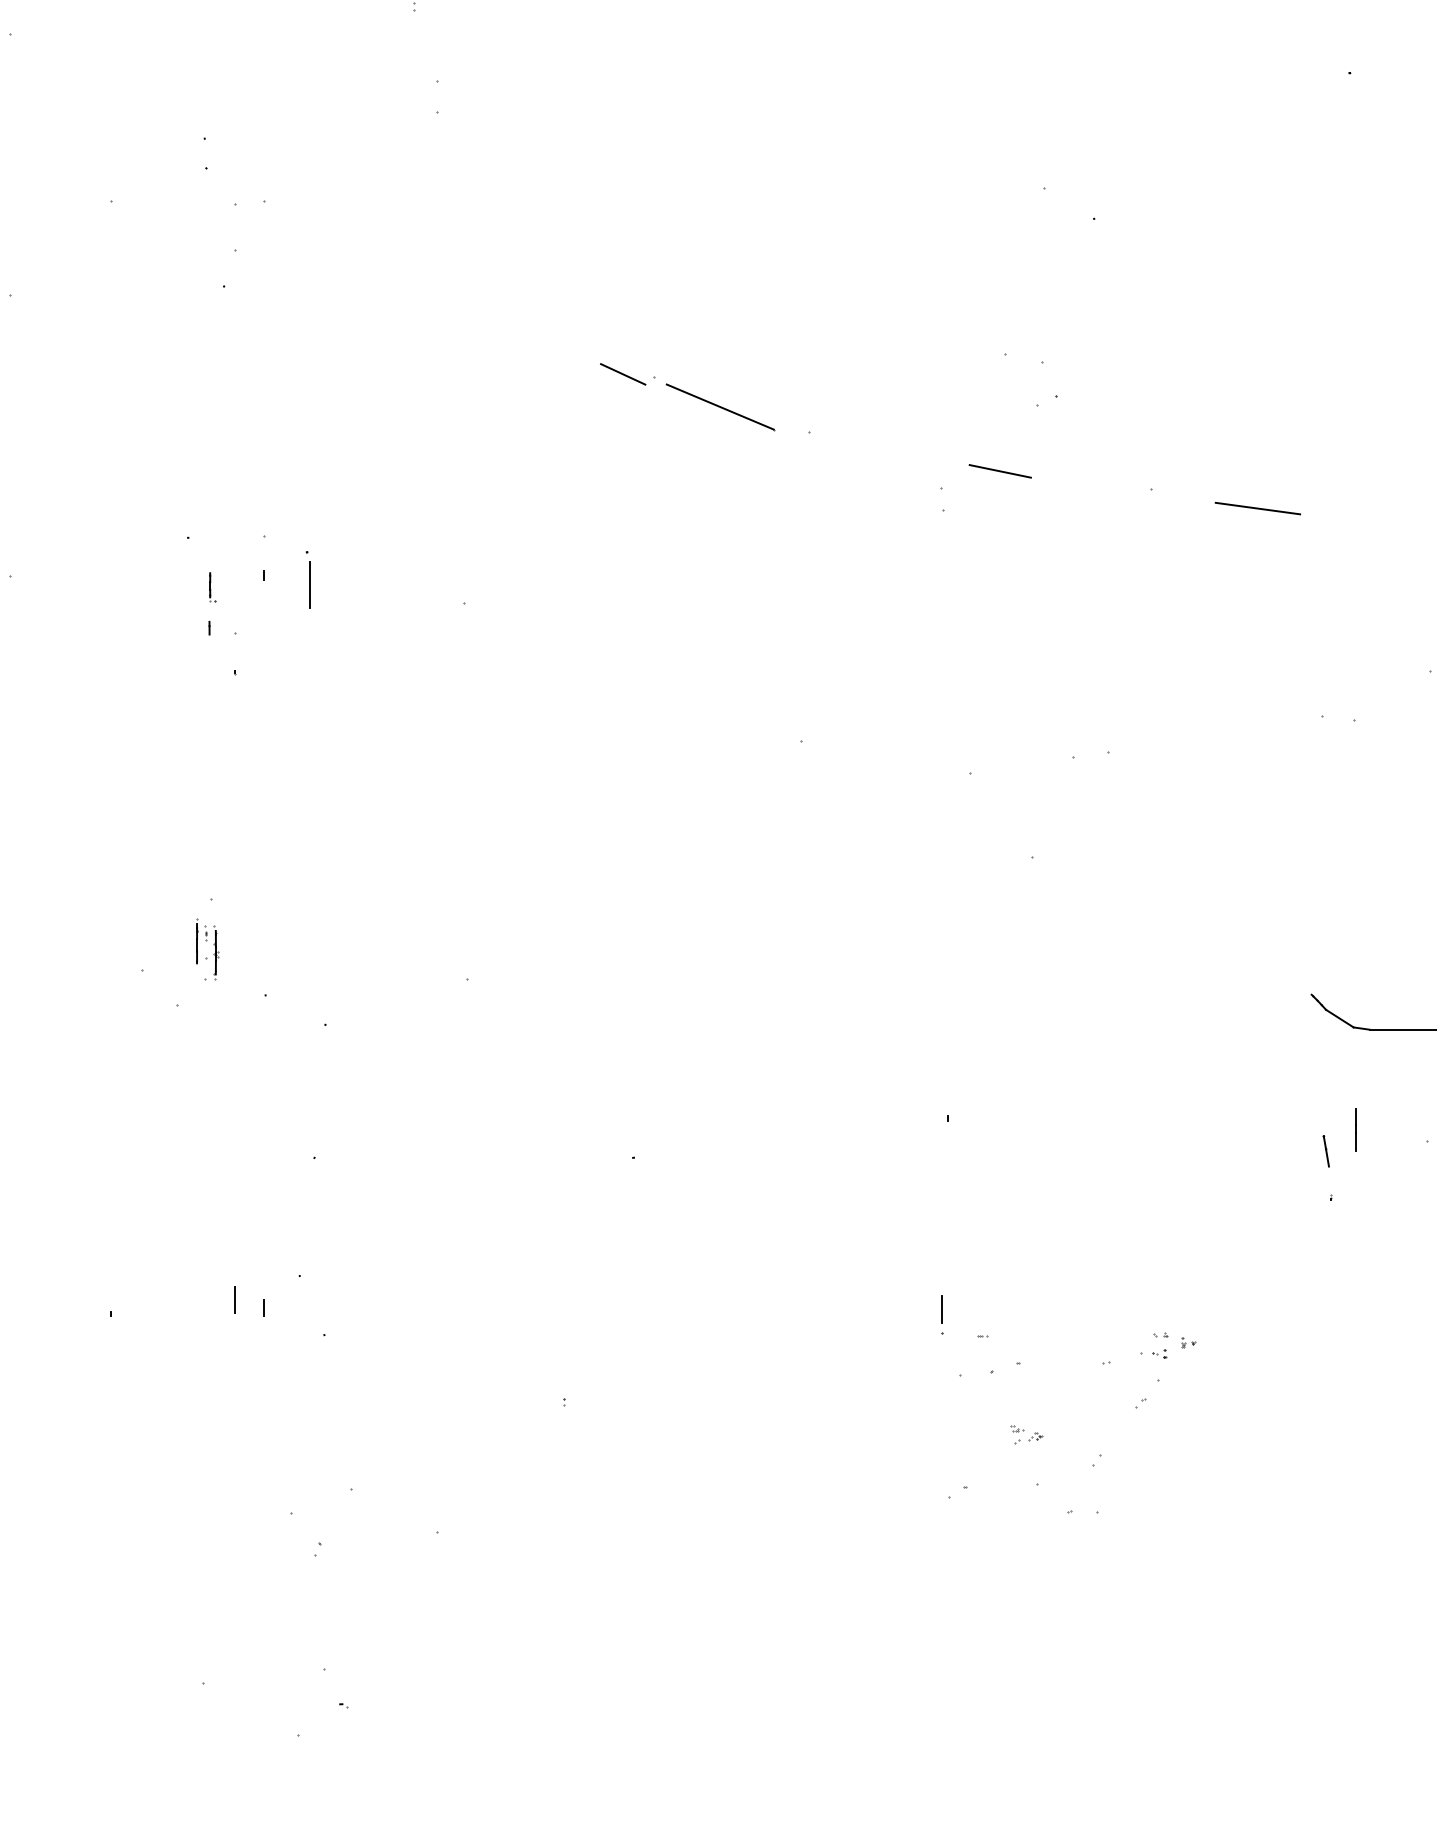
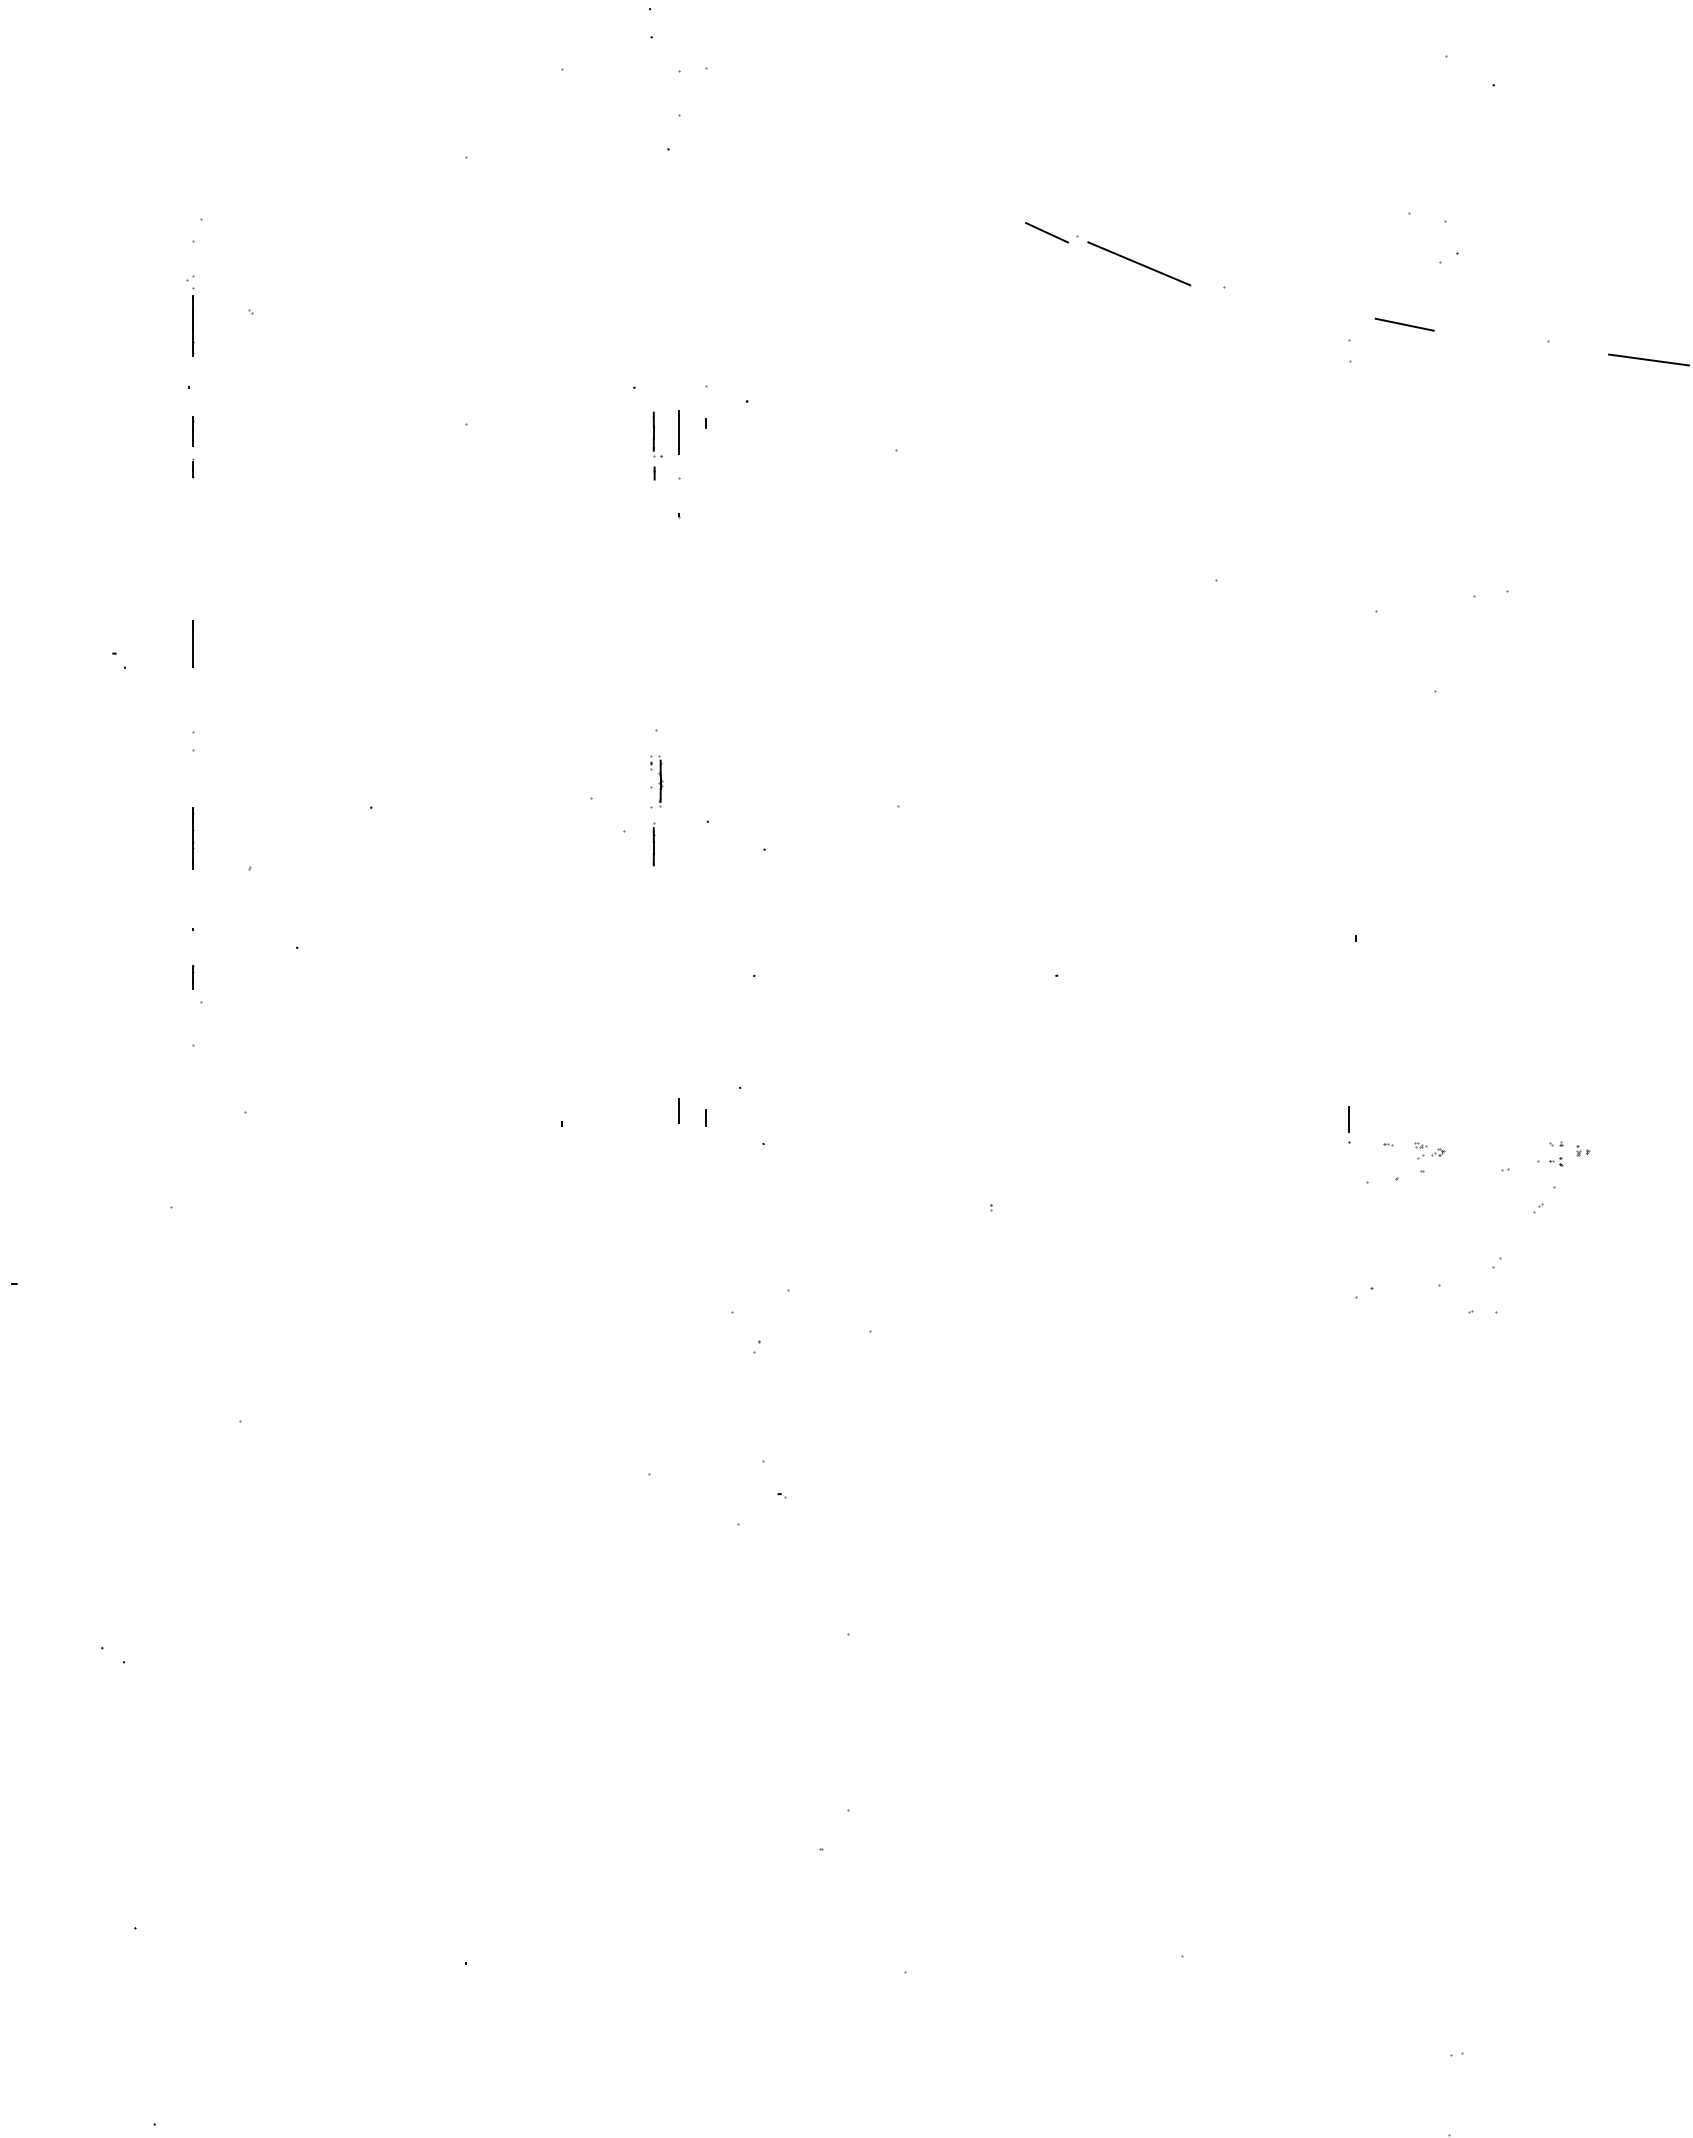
line: (309, 584) -> (678, 432), moved
part: (212, 587) -> (657, 434), size x1.67
line: (196, 941) -> (653, 844), moved
part: (1026, 1434) -> (1429, 1150), moved

